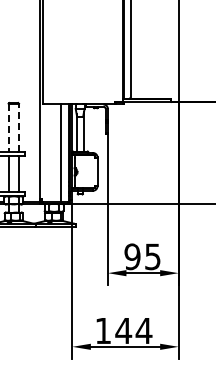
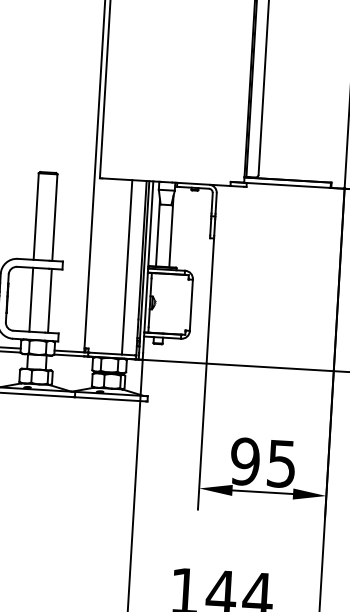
line: (18, 127) -> (54, 217), dashed -> solid
line: (8, 128) -> (35, 217), dashed -> solid

